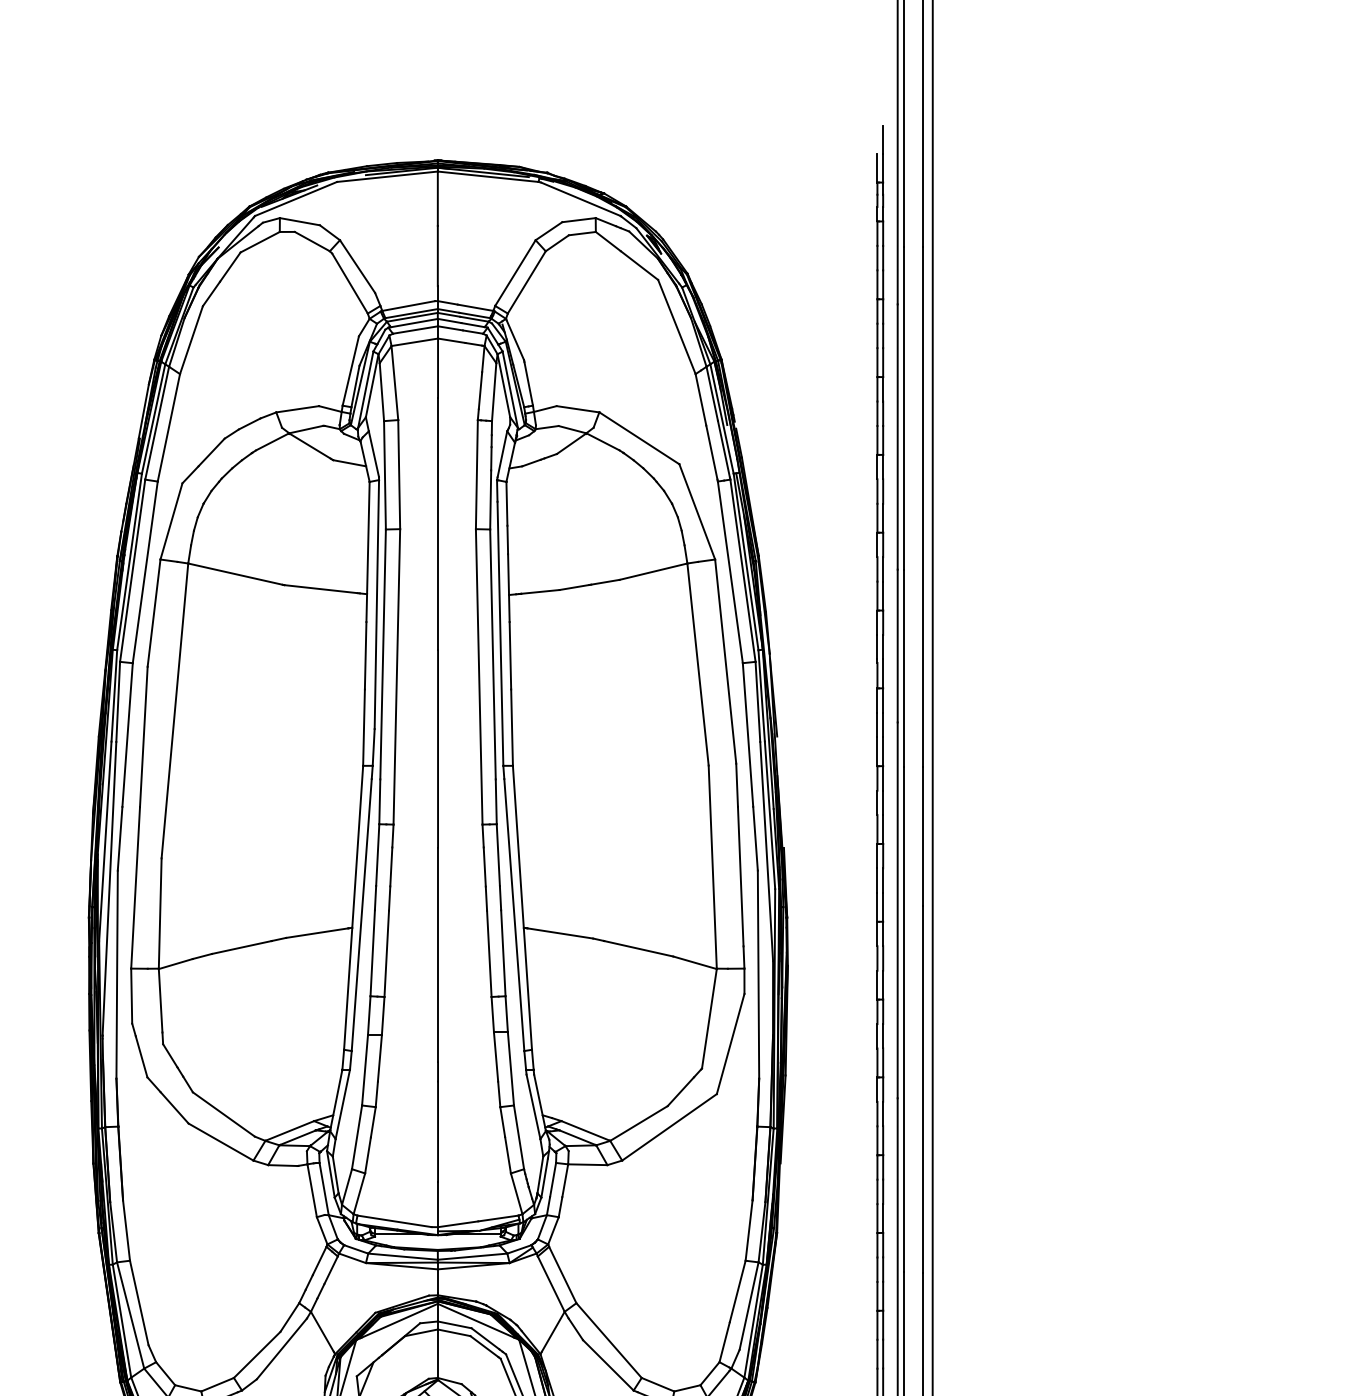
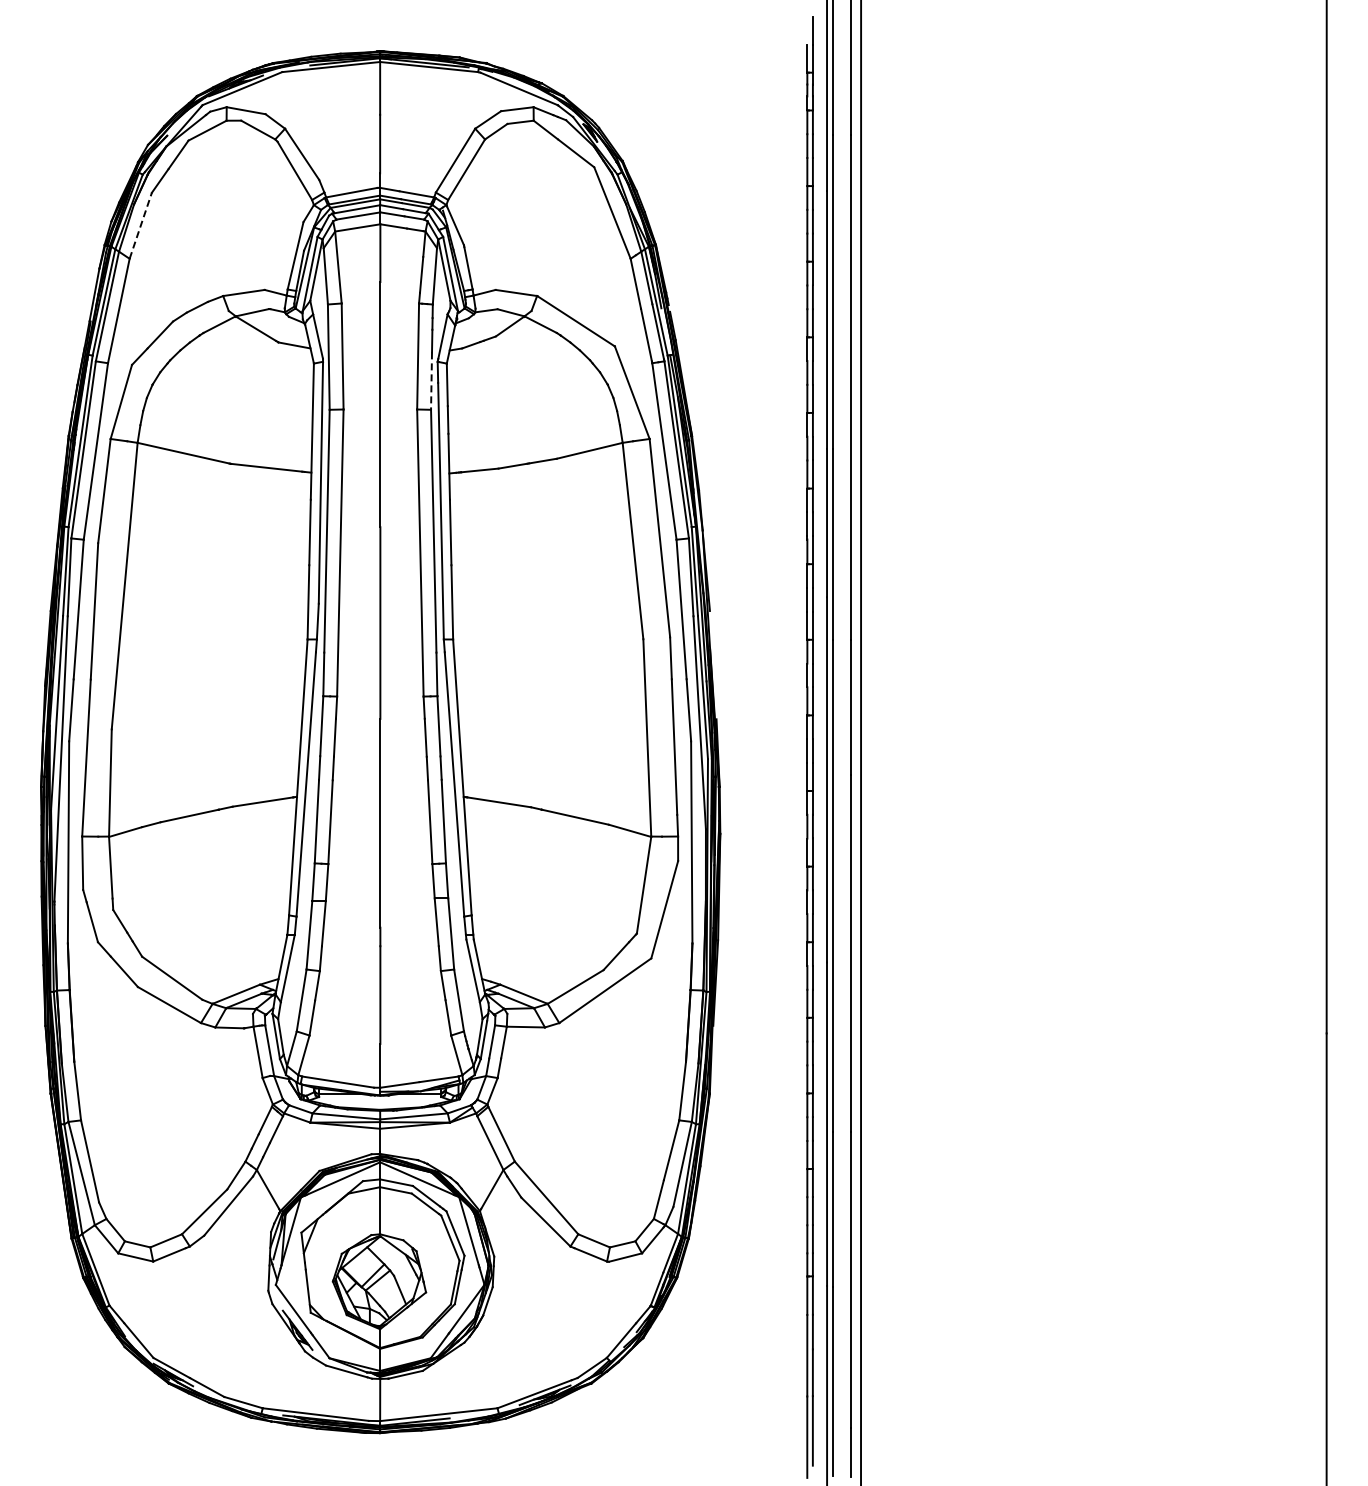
line: (191, 339) -> (140, 225), solid -> dashed
line: (490, 500) -> (431, 381), solid -> dashed

